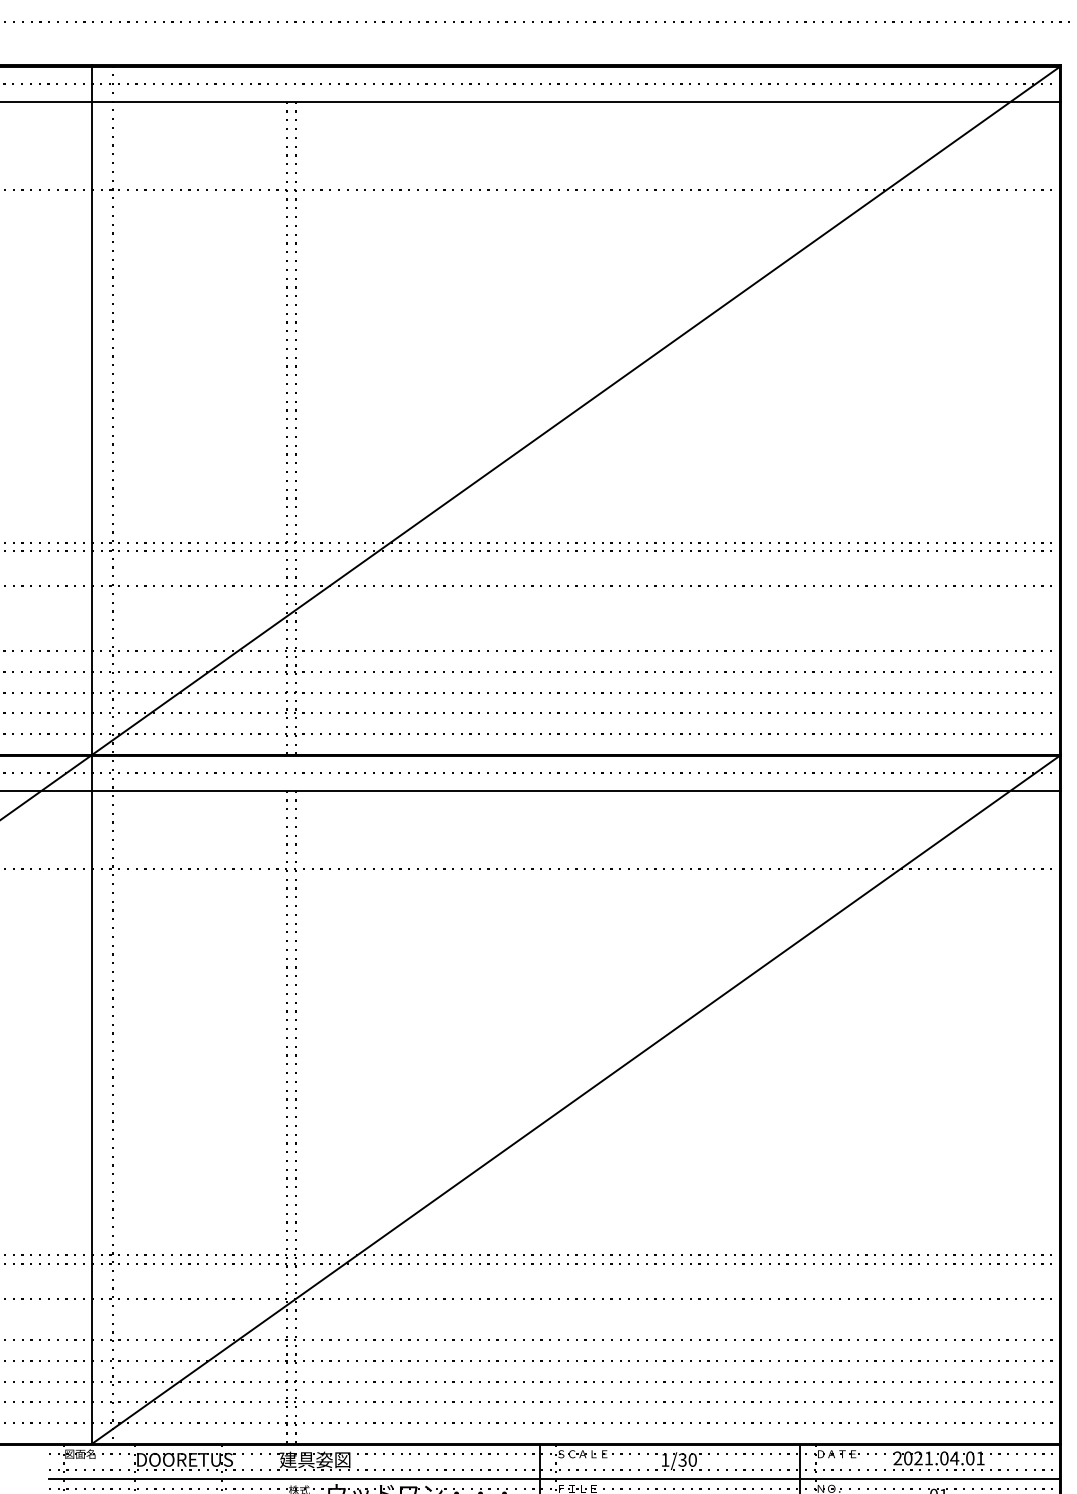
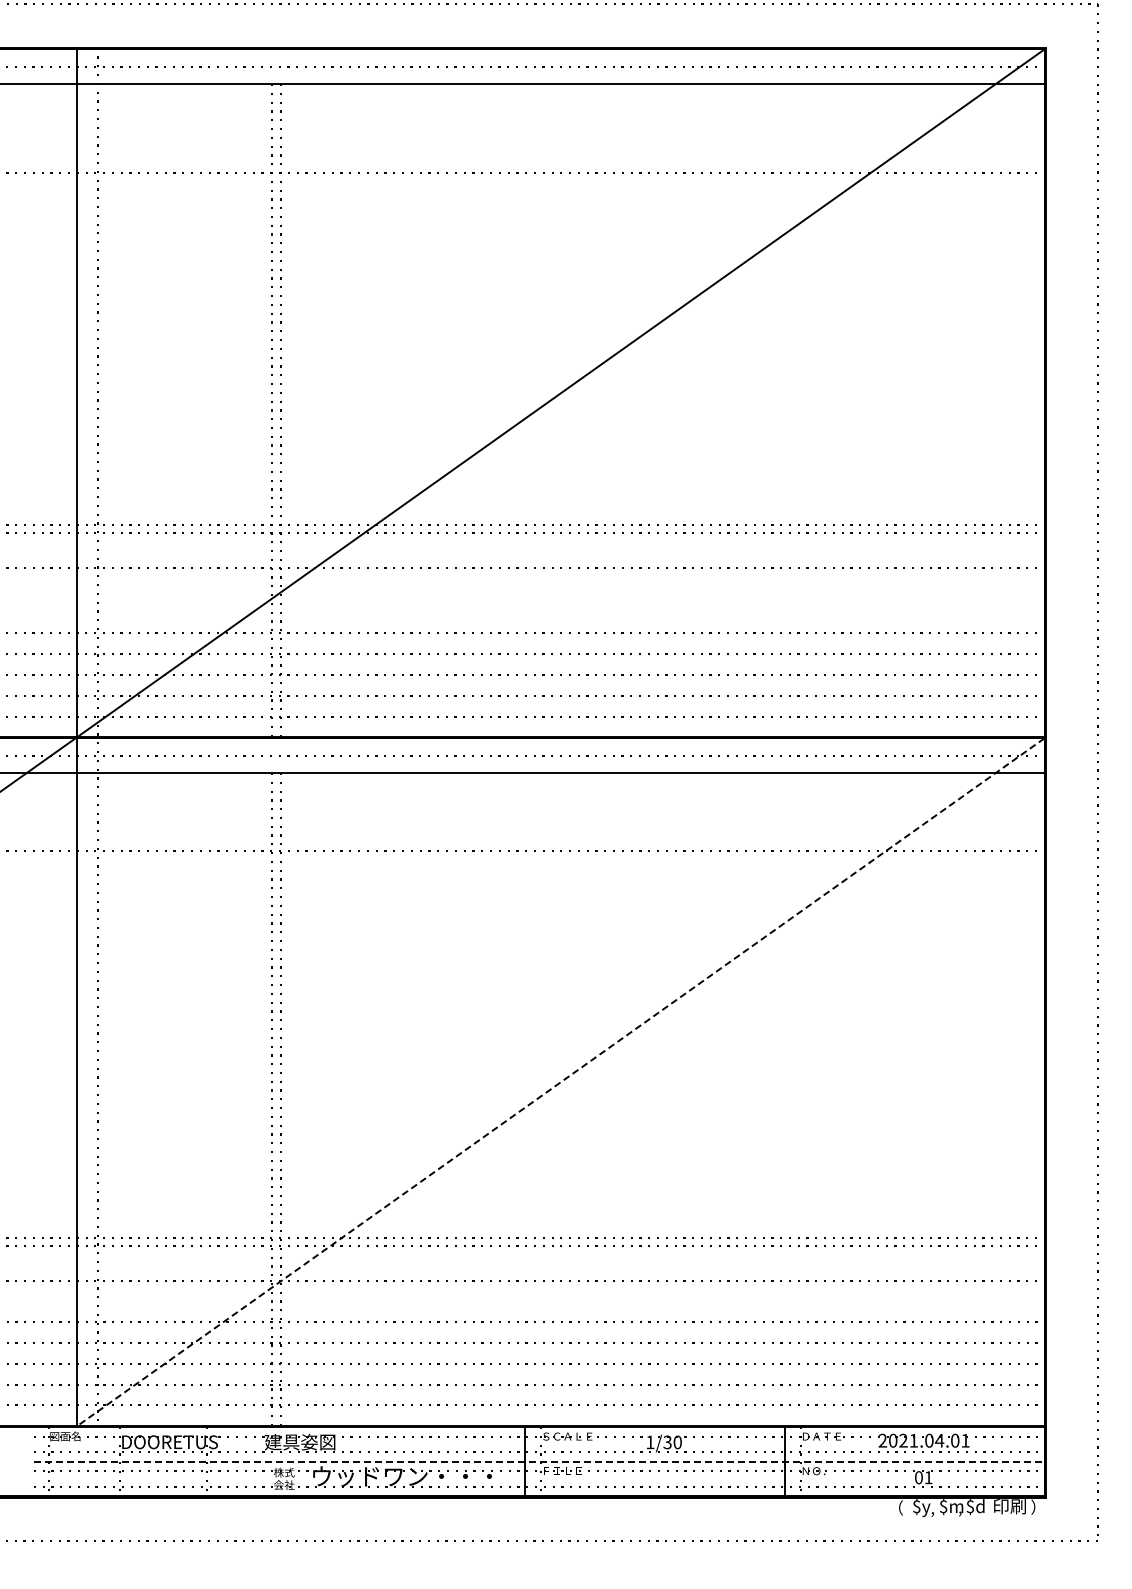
line: (575, 1100) -> (560, 1082), solid -> dashed
line: (554, 1479) -> (539, 1461), solid -> dashed

